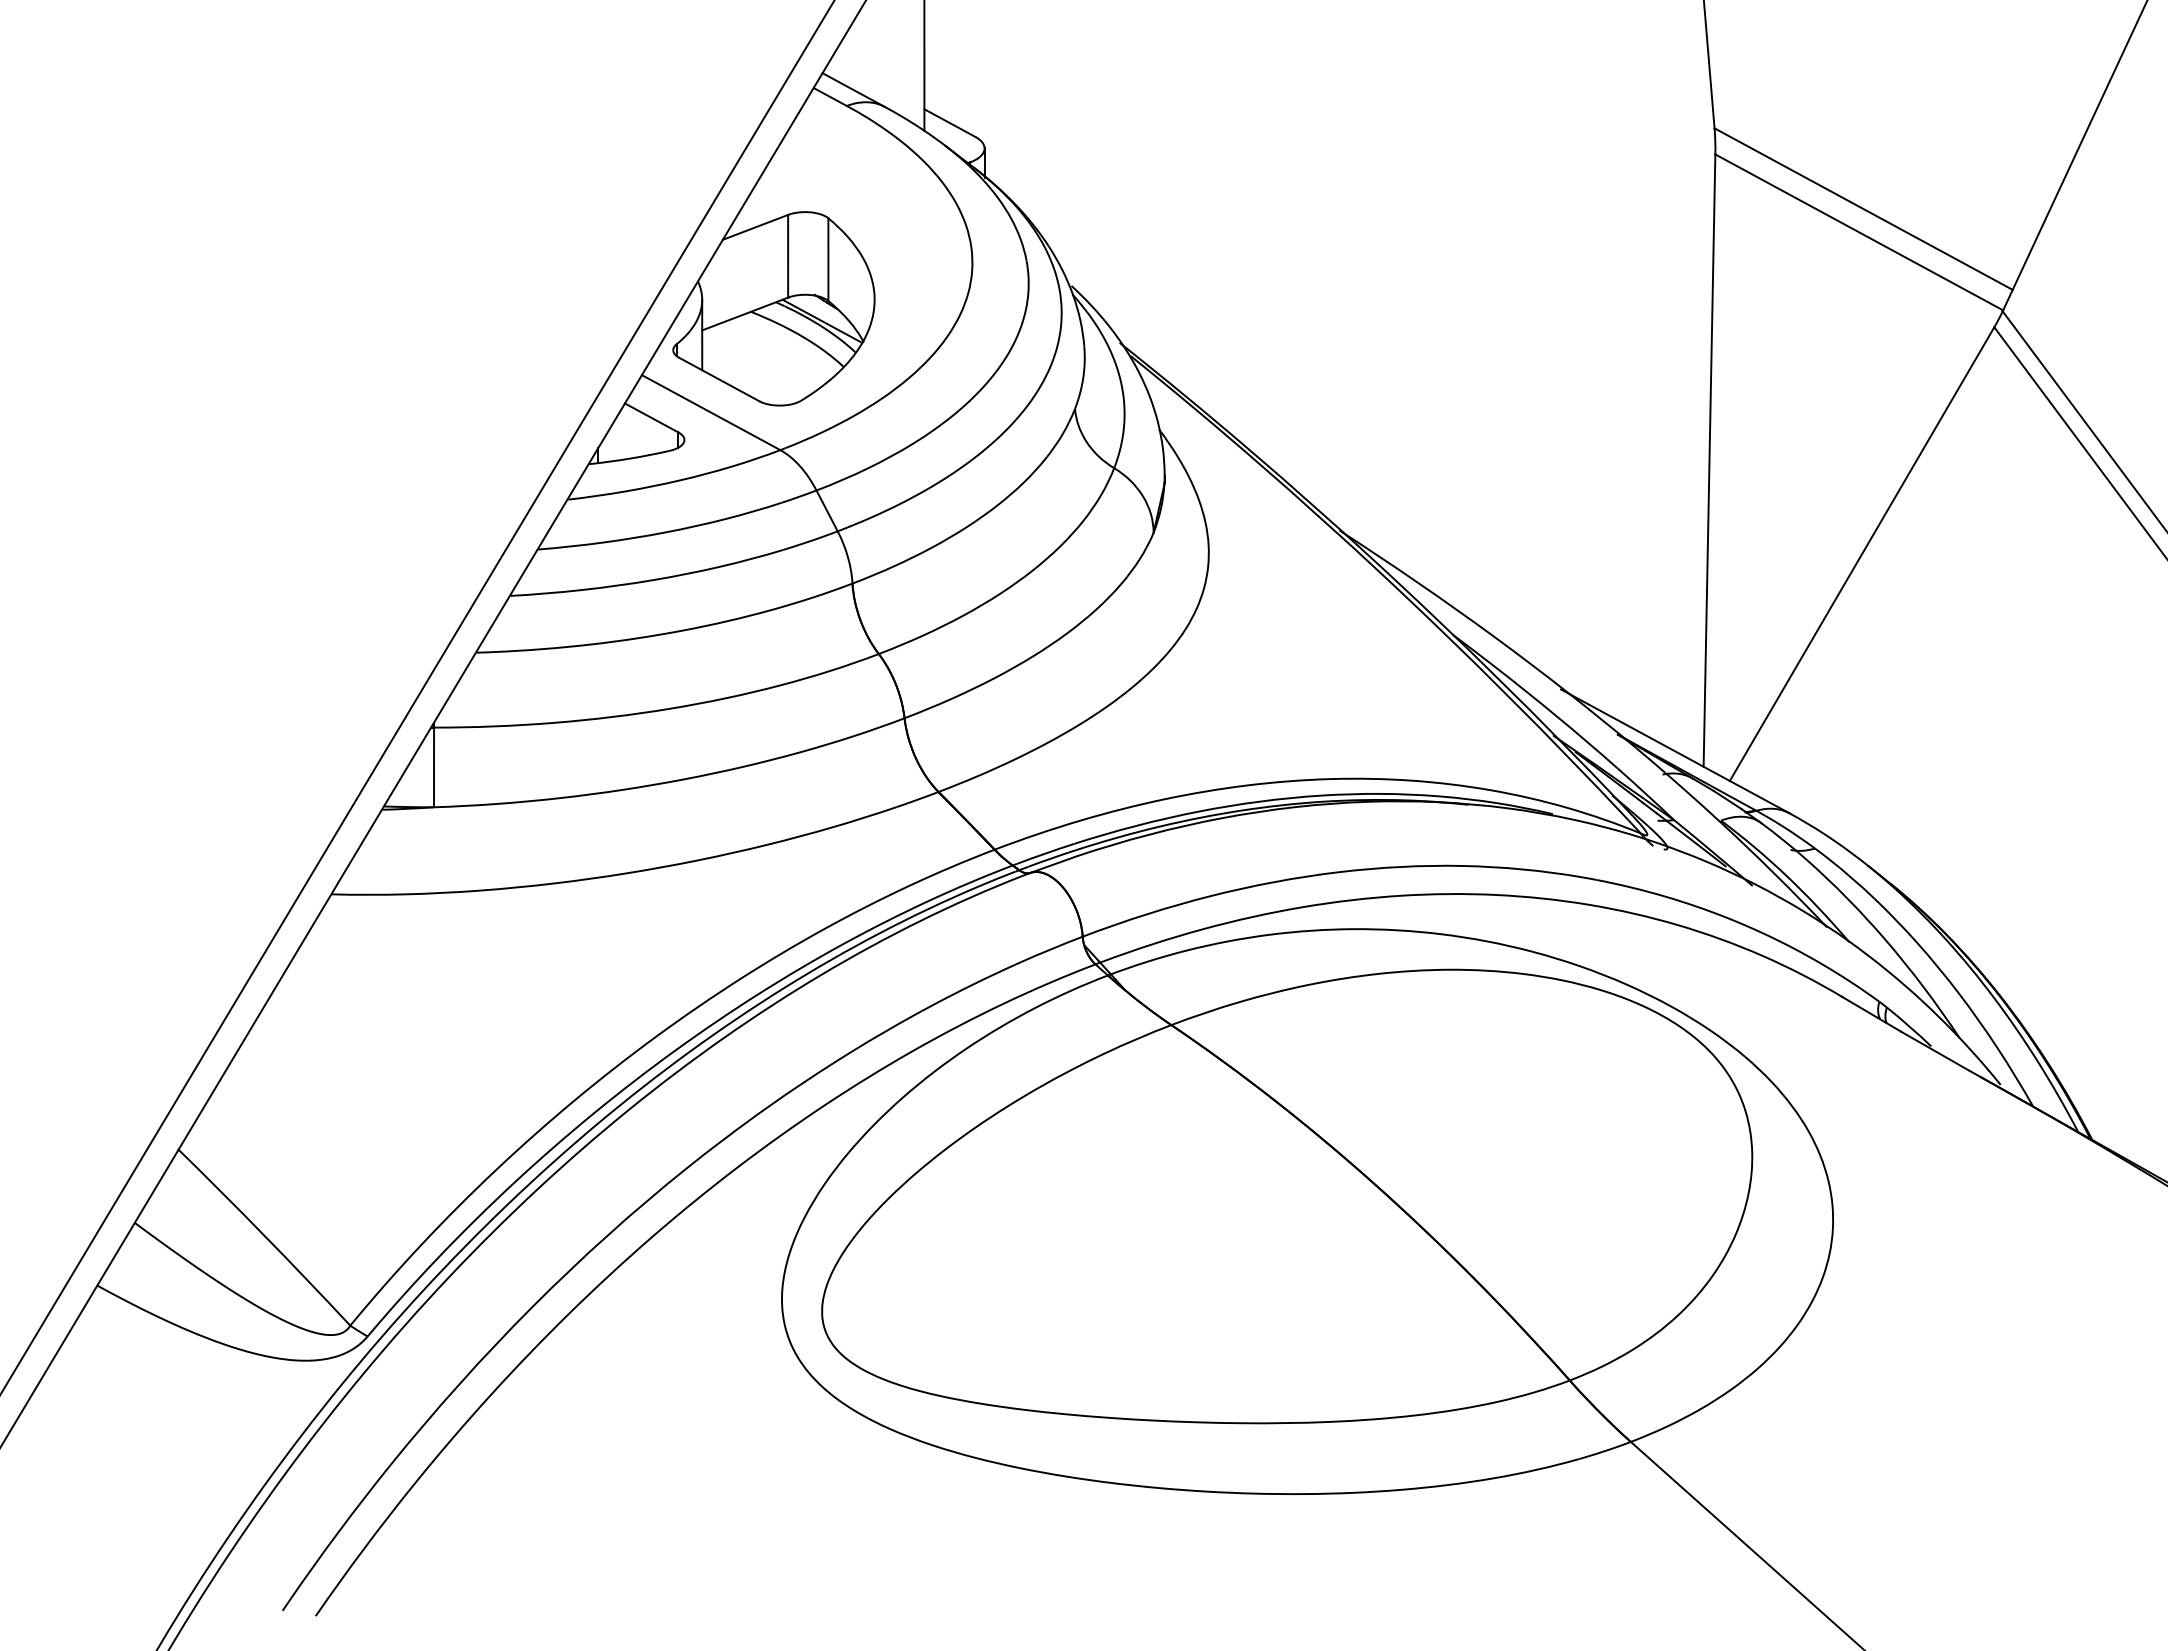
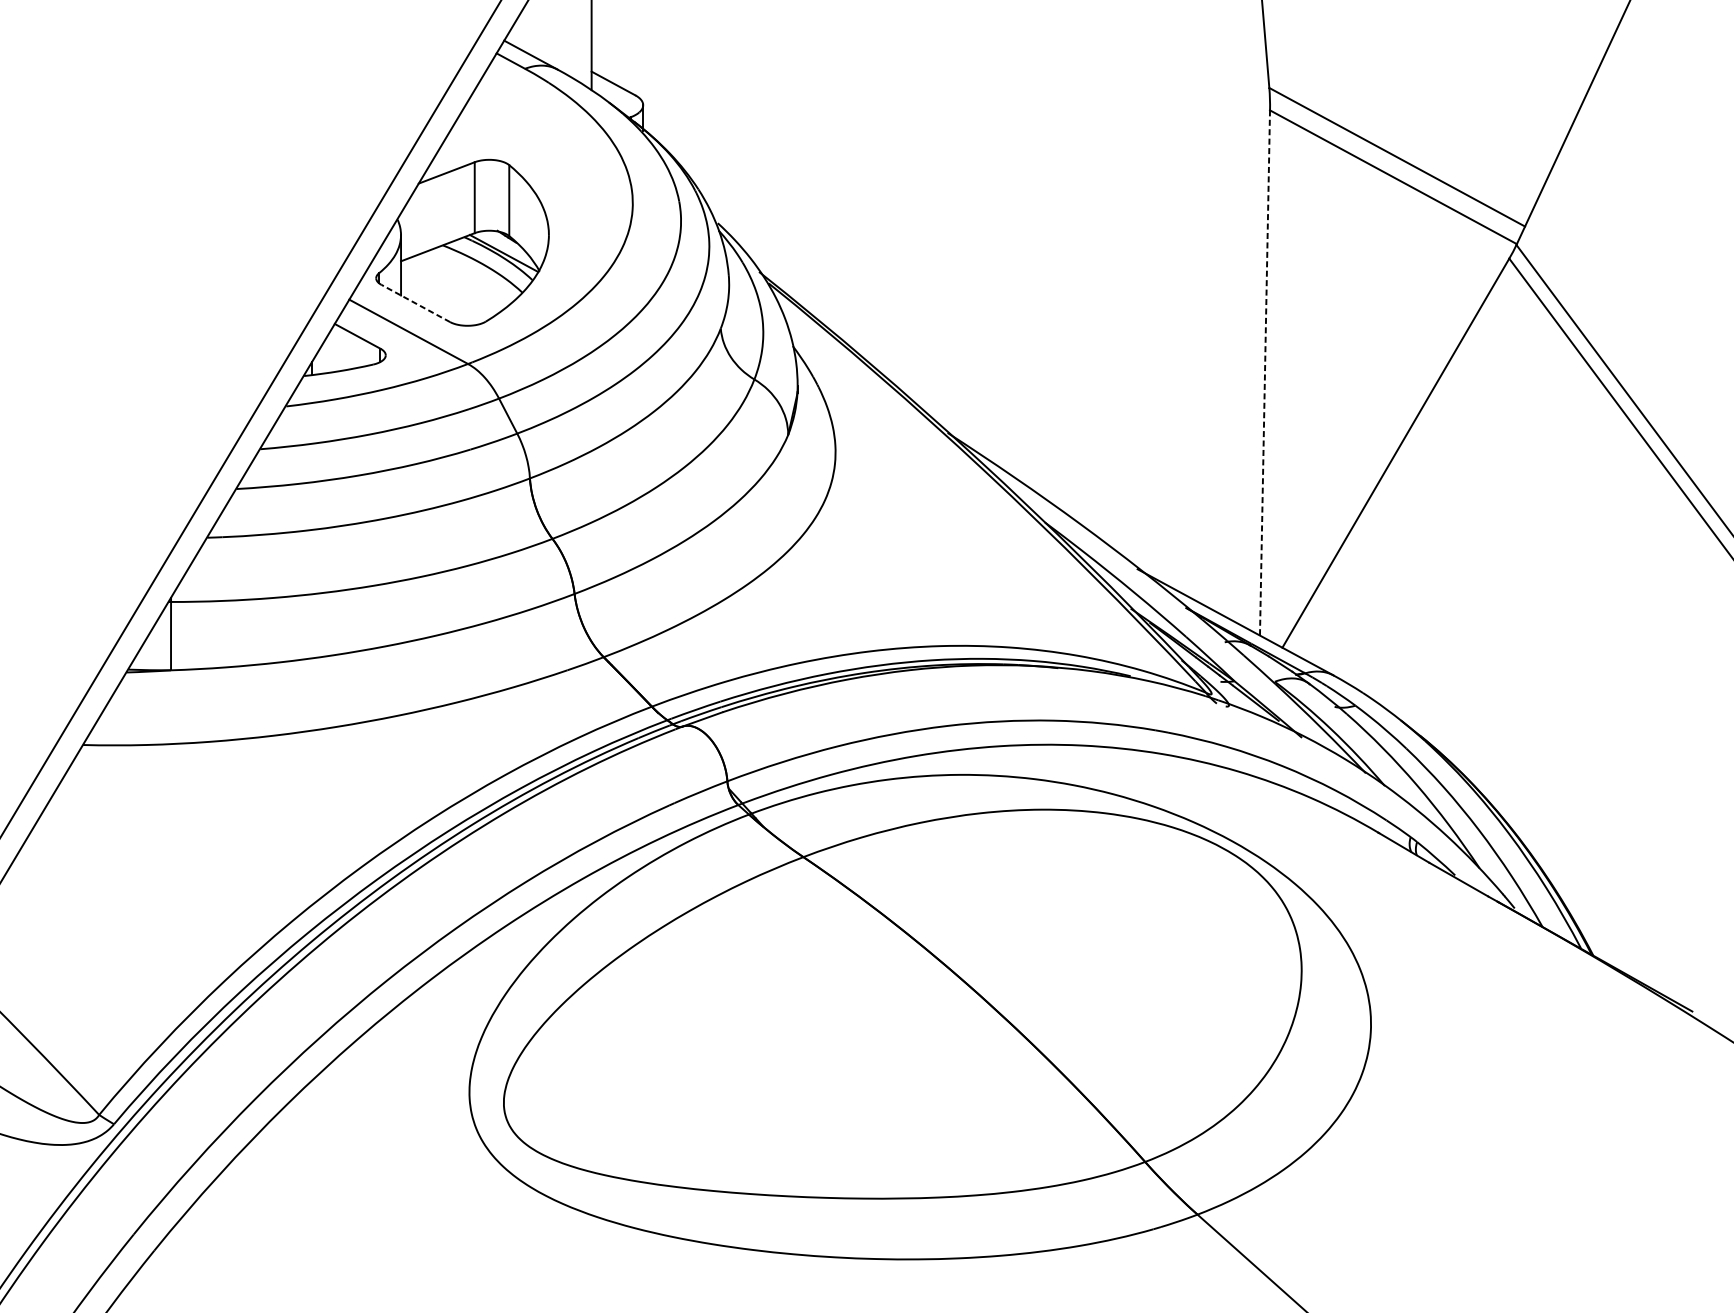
line: (719, 379) -> (415, 303), solid -> dashed
line: (1709, 461) -> (1264, 373), solid -> dashed

